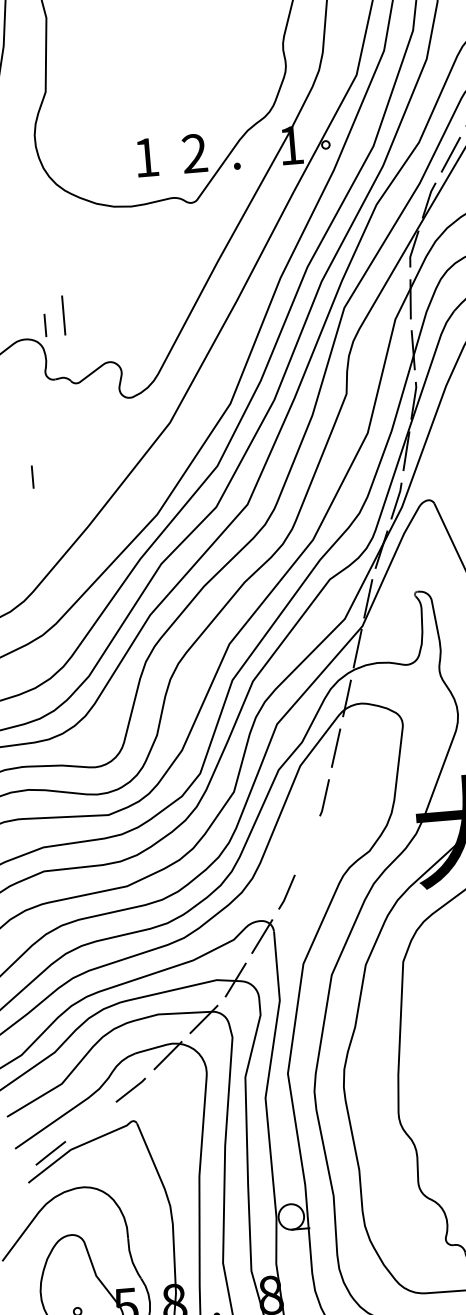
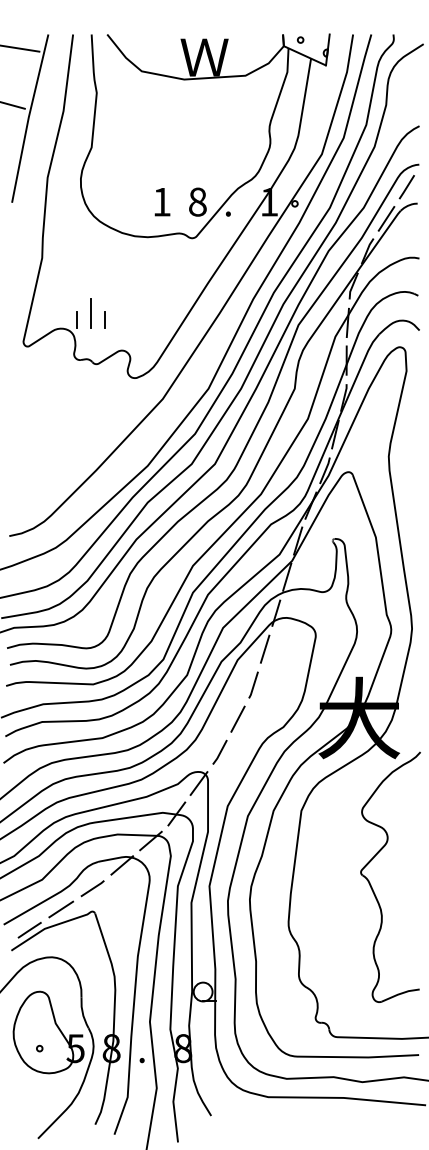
text: (194, 152) -> (197, 201), 2 -> 8
line: (31, 477) -> (104, 319), moved
line: (306, 844) -> (237, 718), added
line: (91, 1121) -> (61, 909), added

